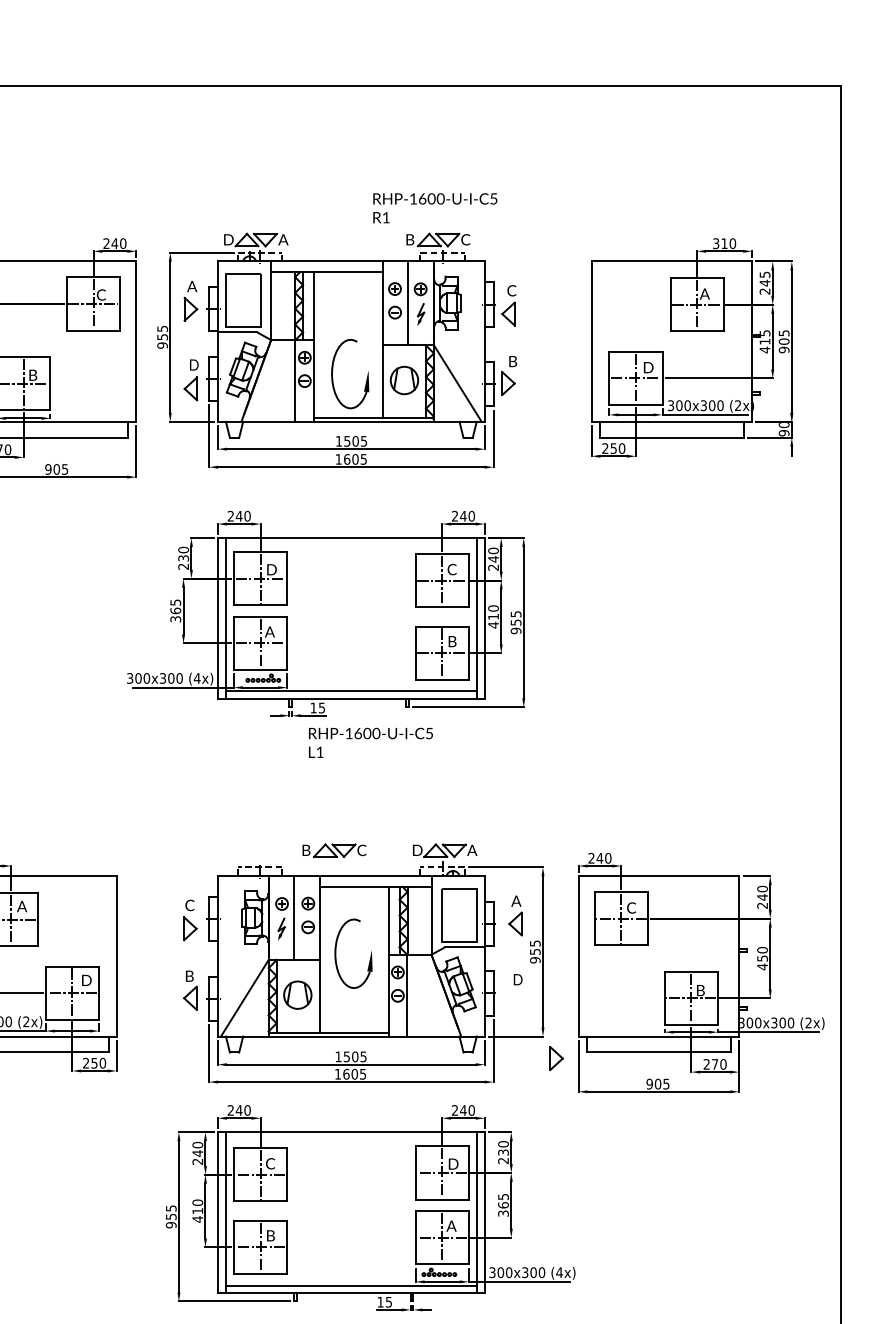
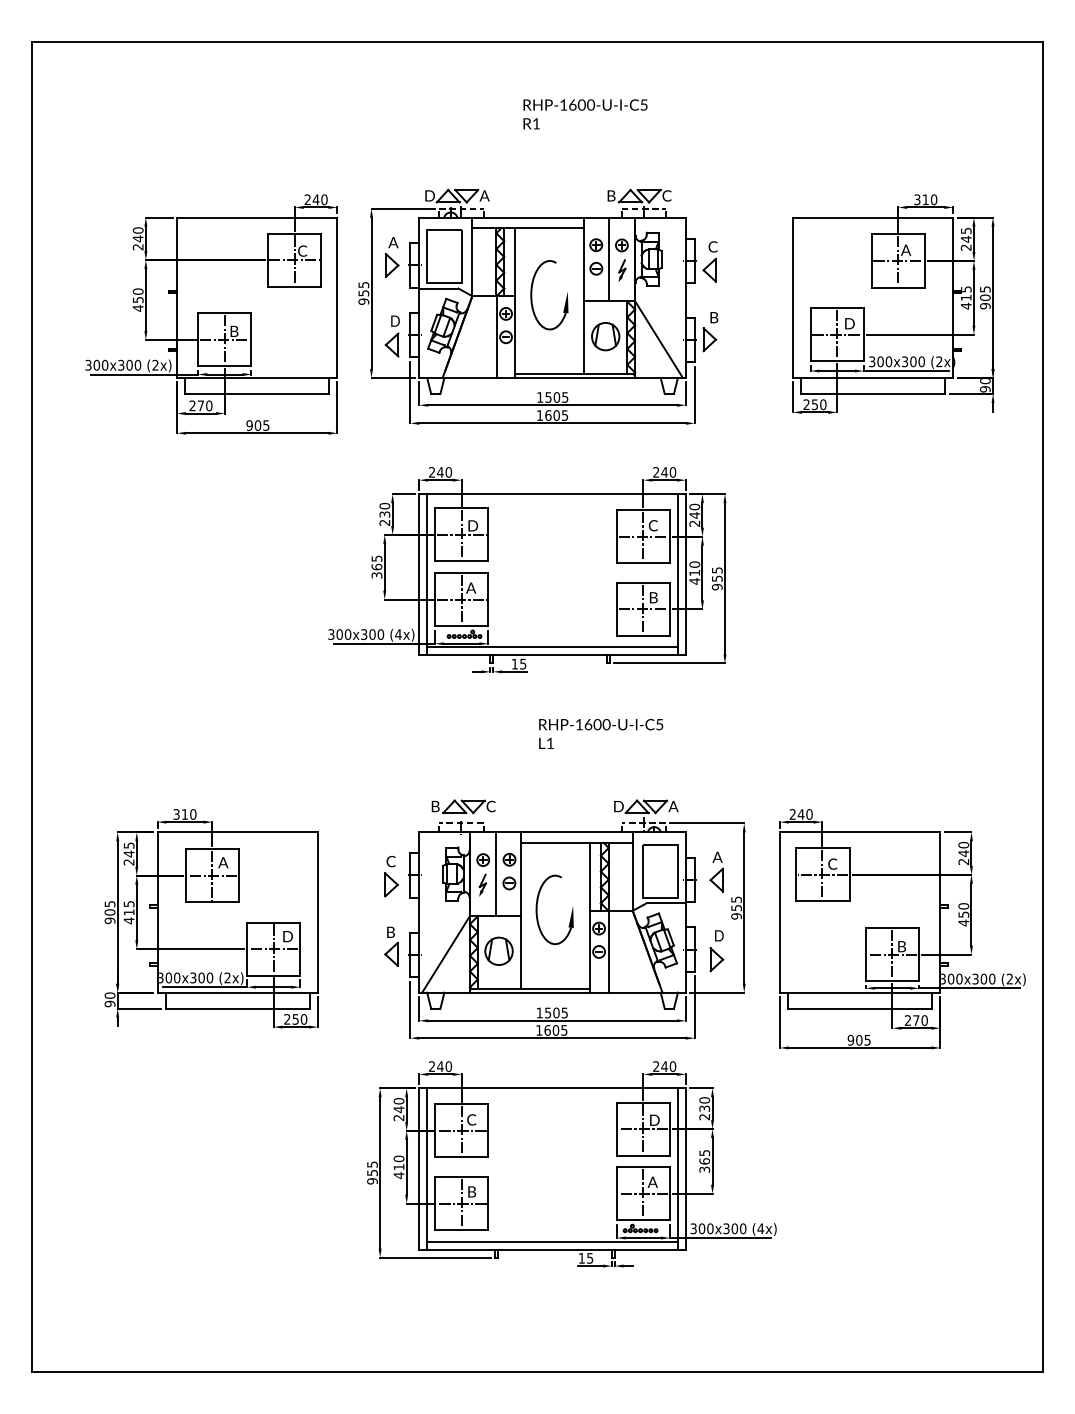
text: (435, 208) -> (585, 114), moved
part: (366, 379) -> (565, 300), moved
text: (371, 742) -> (601, 733), moved
part: (334, 850) -> (463, 806), moved
part: (556, 1058) -> (716, 959), moved

